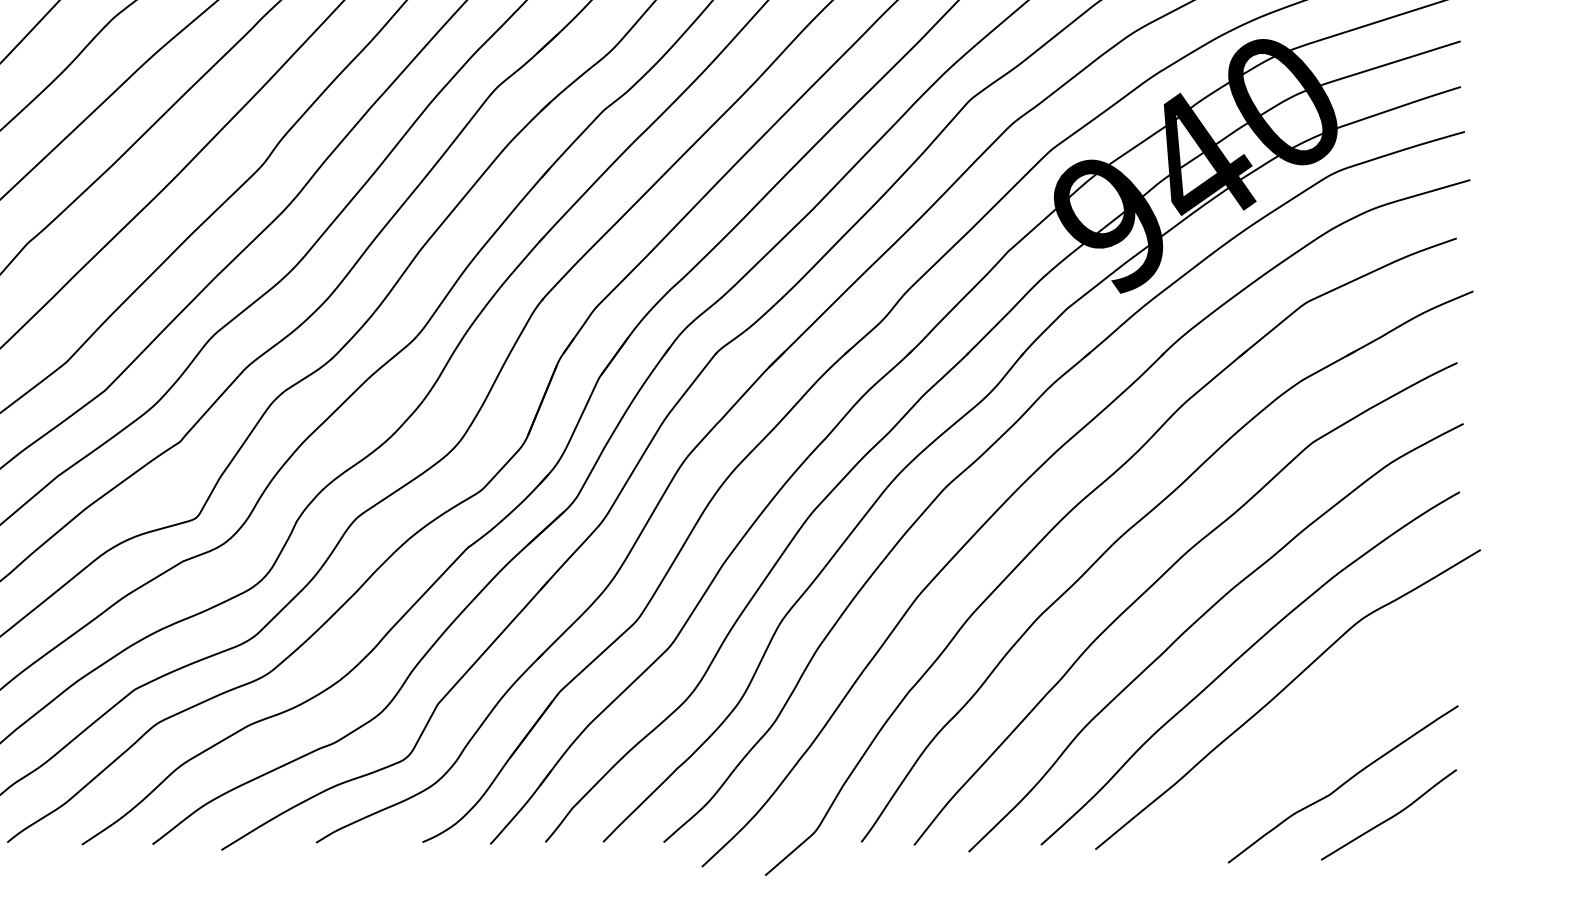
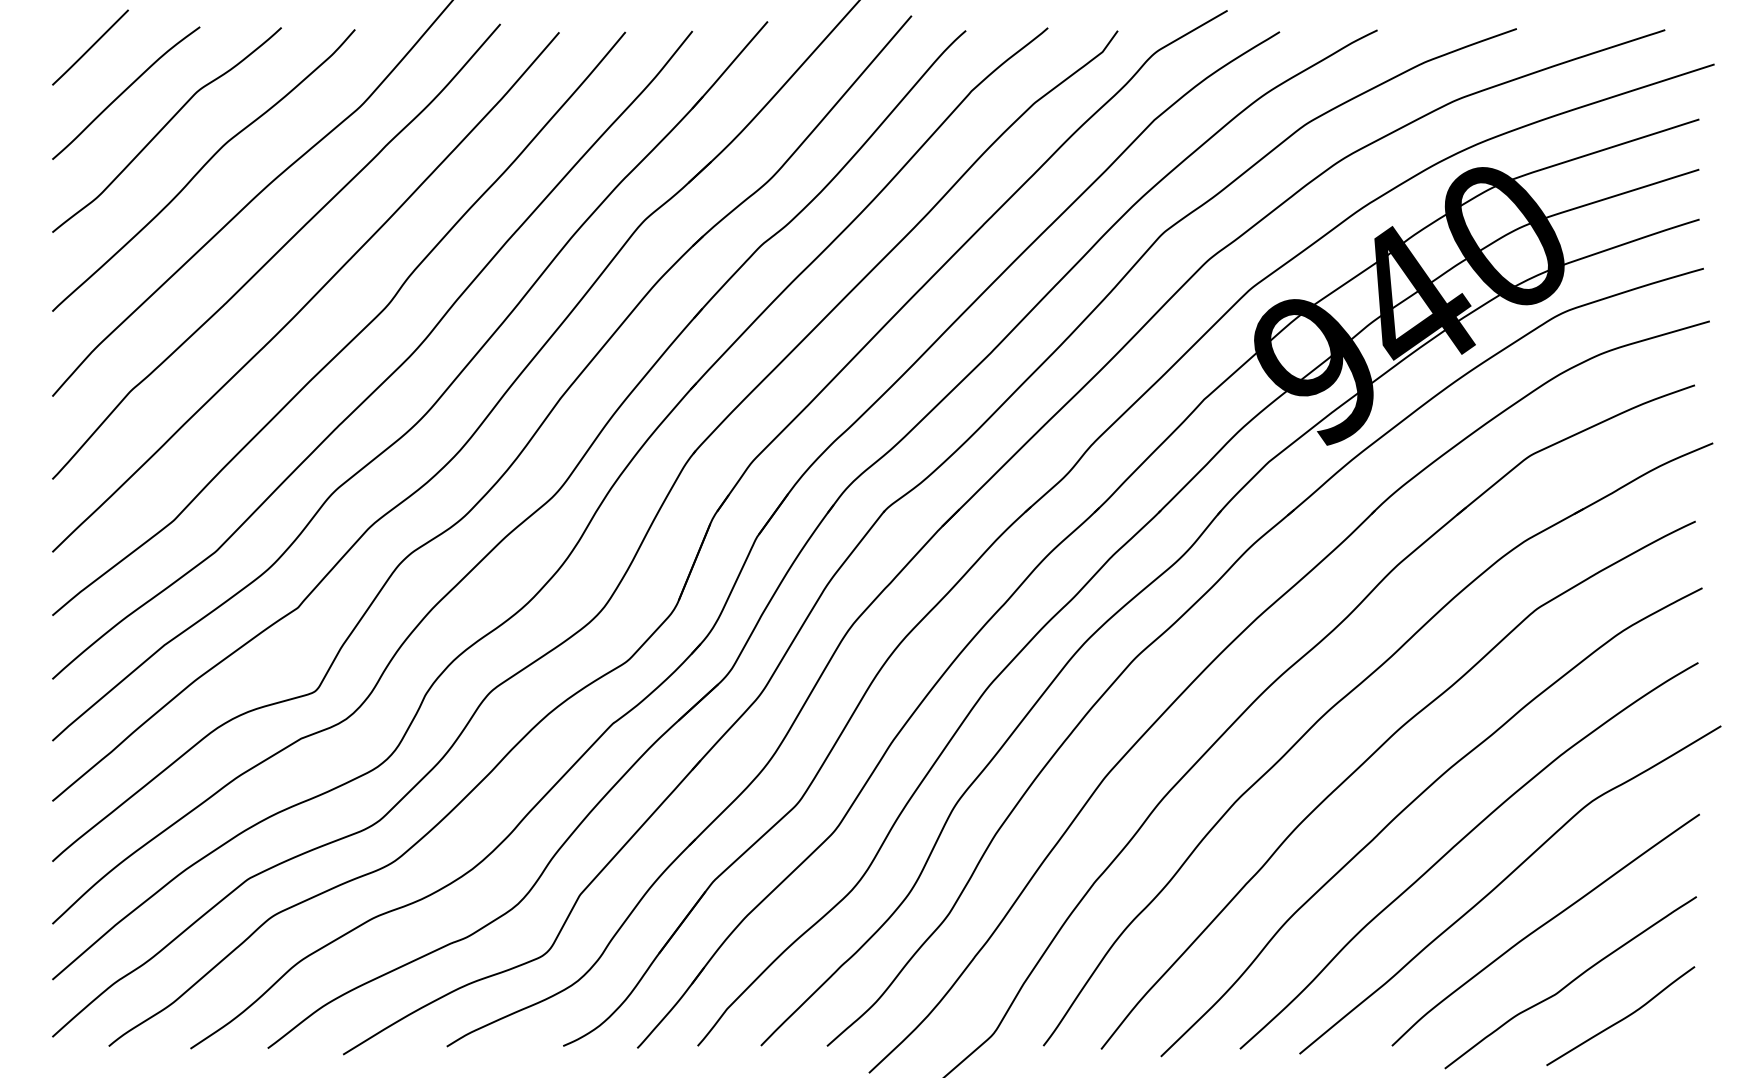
curve: (1318, 733) -> (1543, 926), added

